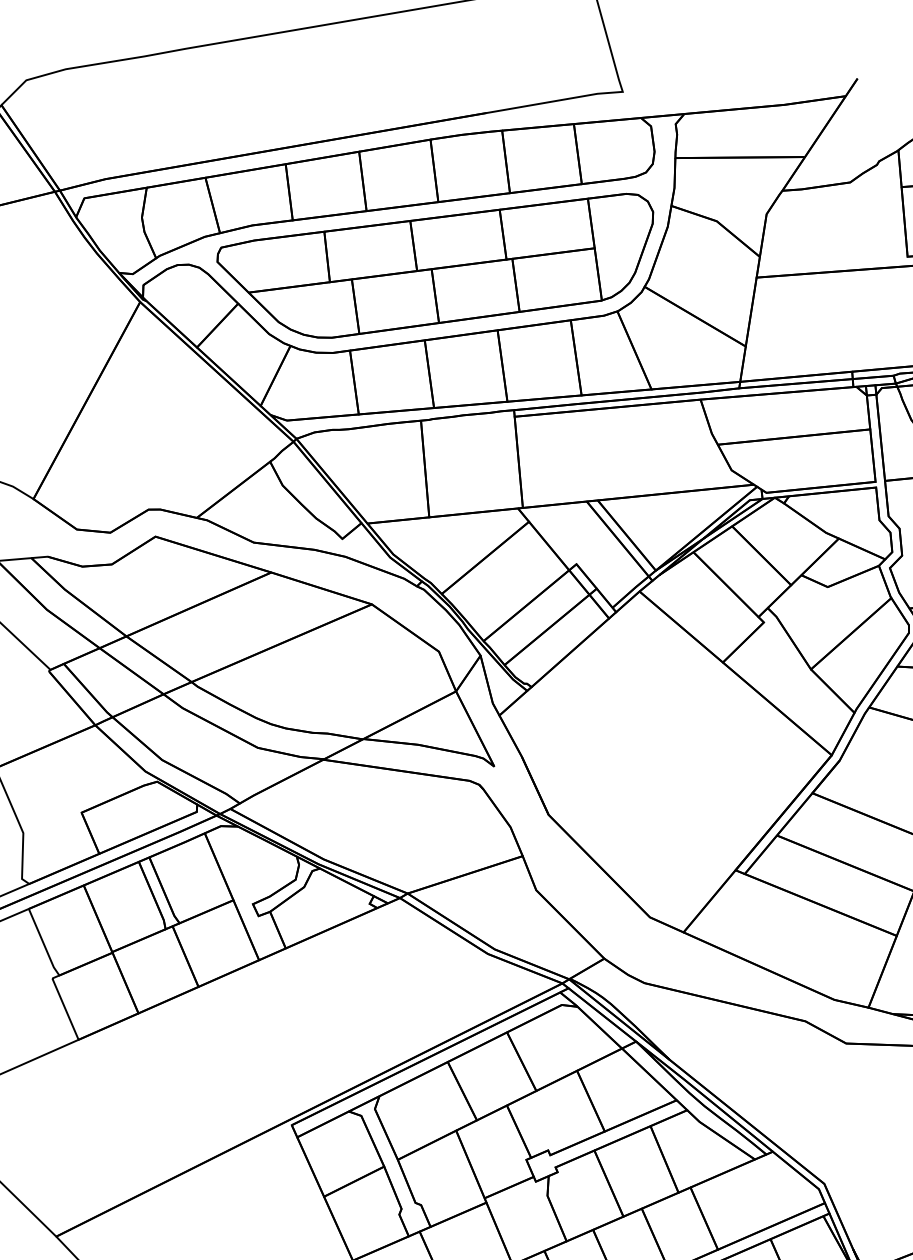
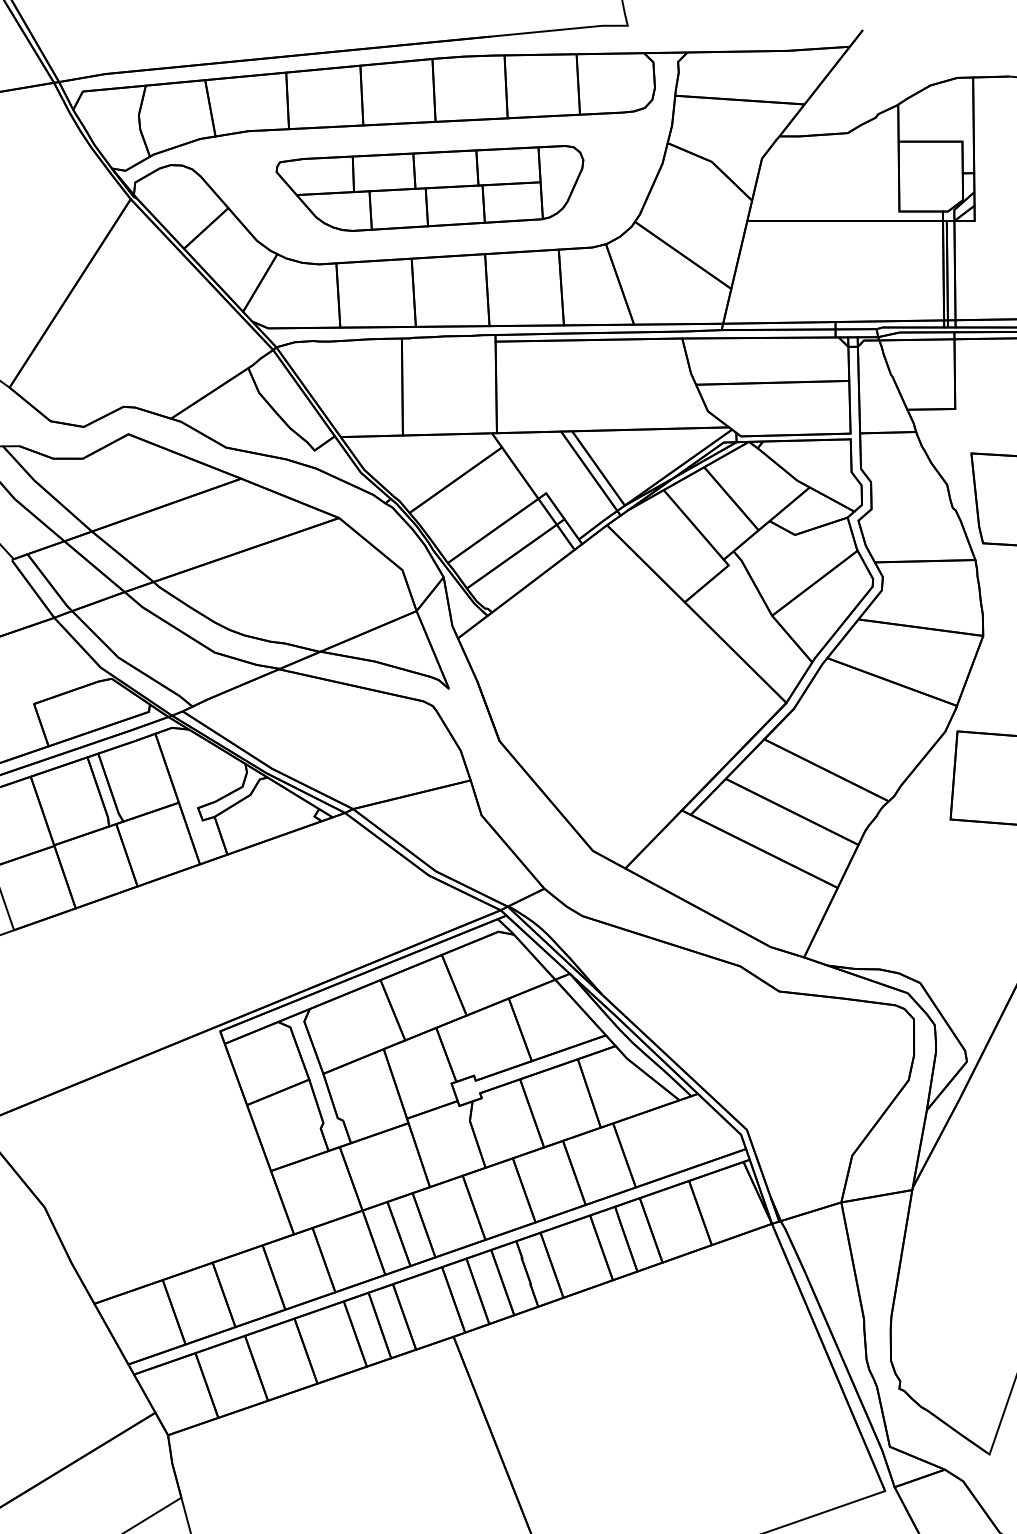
part: (437, 269) -> (429, 188), size x0.7

